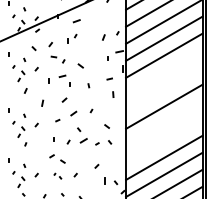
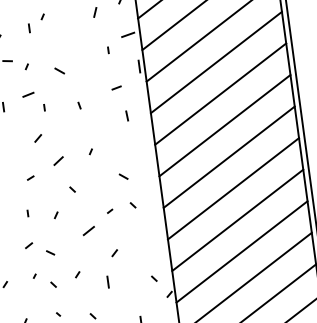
line: (164, 72) -> (216, 62), added
line: (164, 89) -> (220, 93), added
line: (164, 123) -> (229, 156), added
line: (83, 140) -> (88, 230), moved
line: (164, 140) -> (233, 188), added
part: (57, 176) -> (44, 281), size x1.67
line: (104, 180) -> (106, 280), moved

